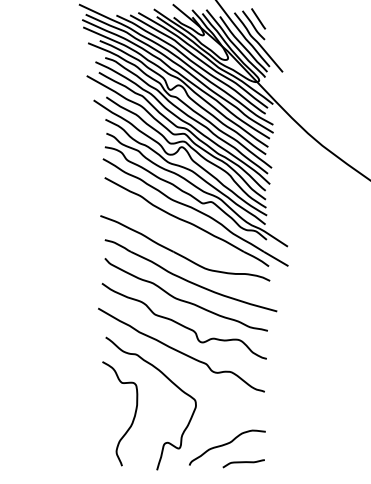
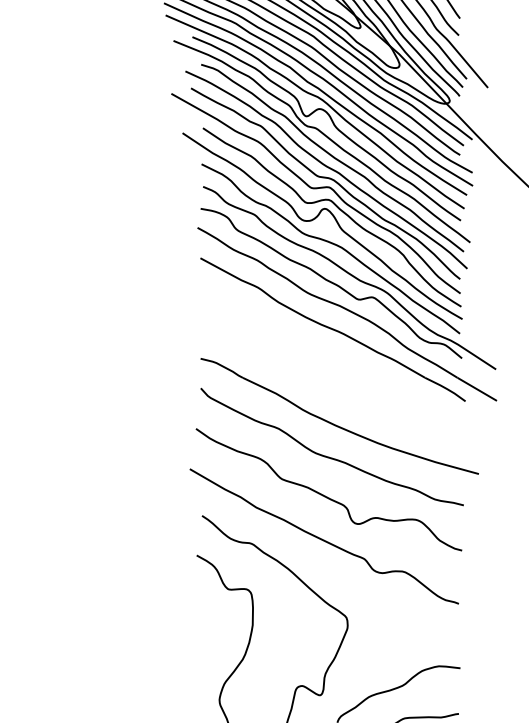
part: (181, 254) -> (324, 382), removed

